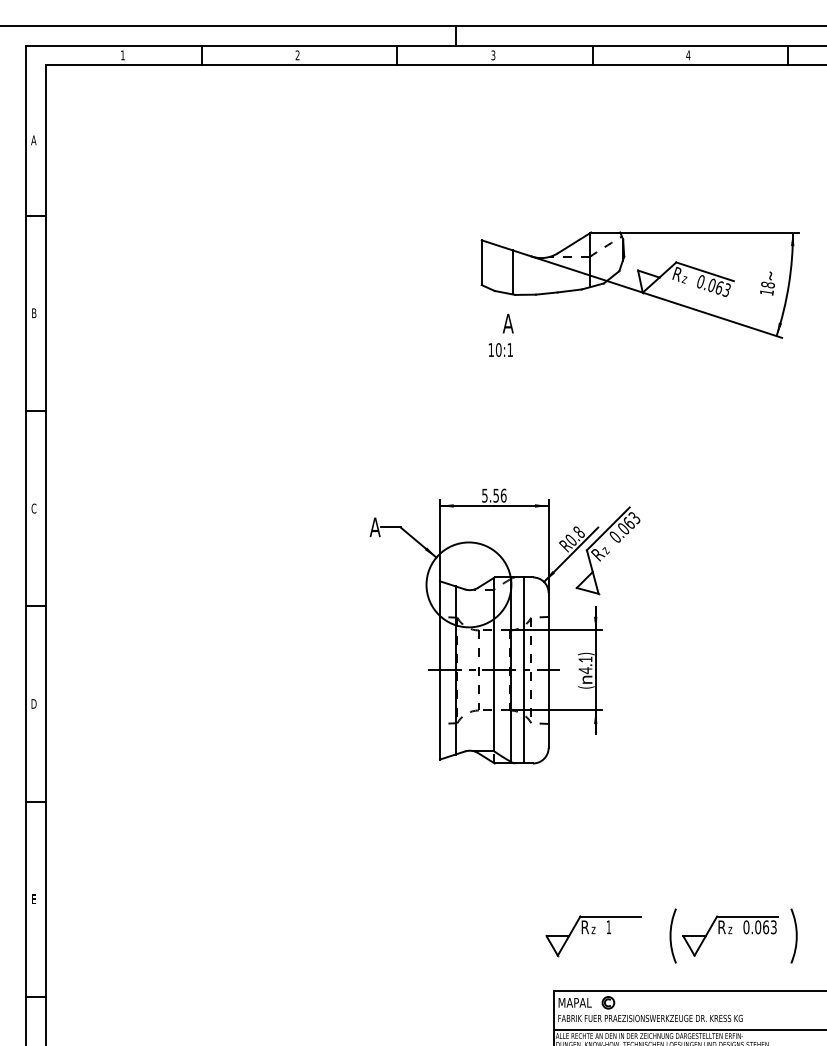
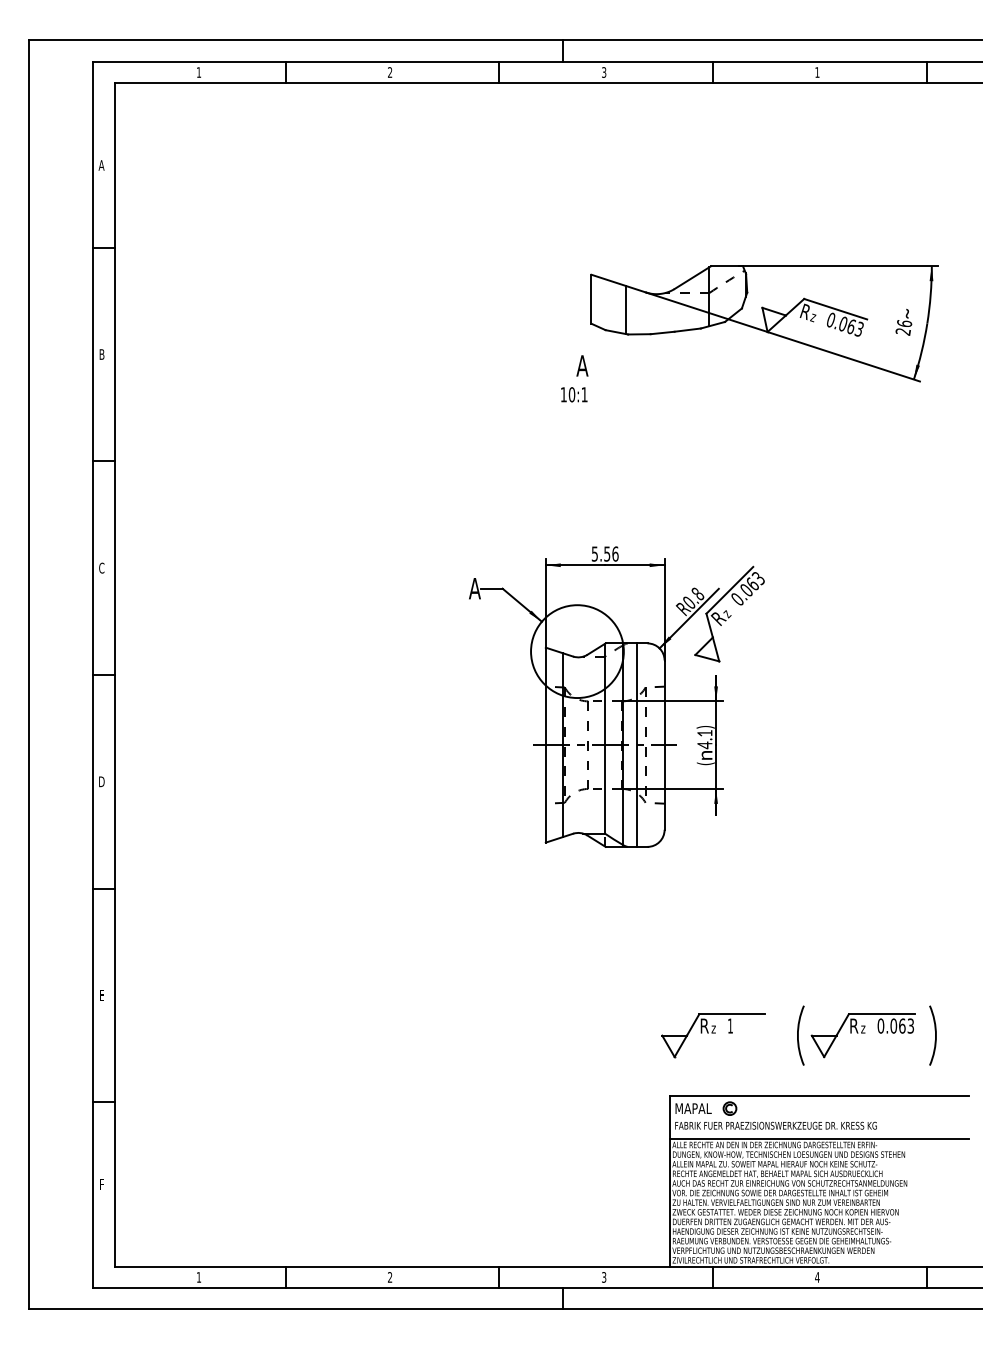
text: (688, 55) -> (817, 72), 4 -> 1
text: (767, 288) -> (903, 327), 18 -> 26
text: (501, 335) -> (574, 378), moved

